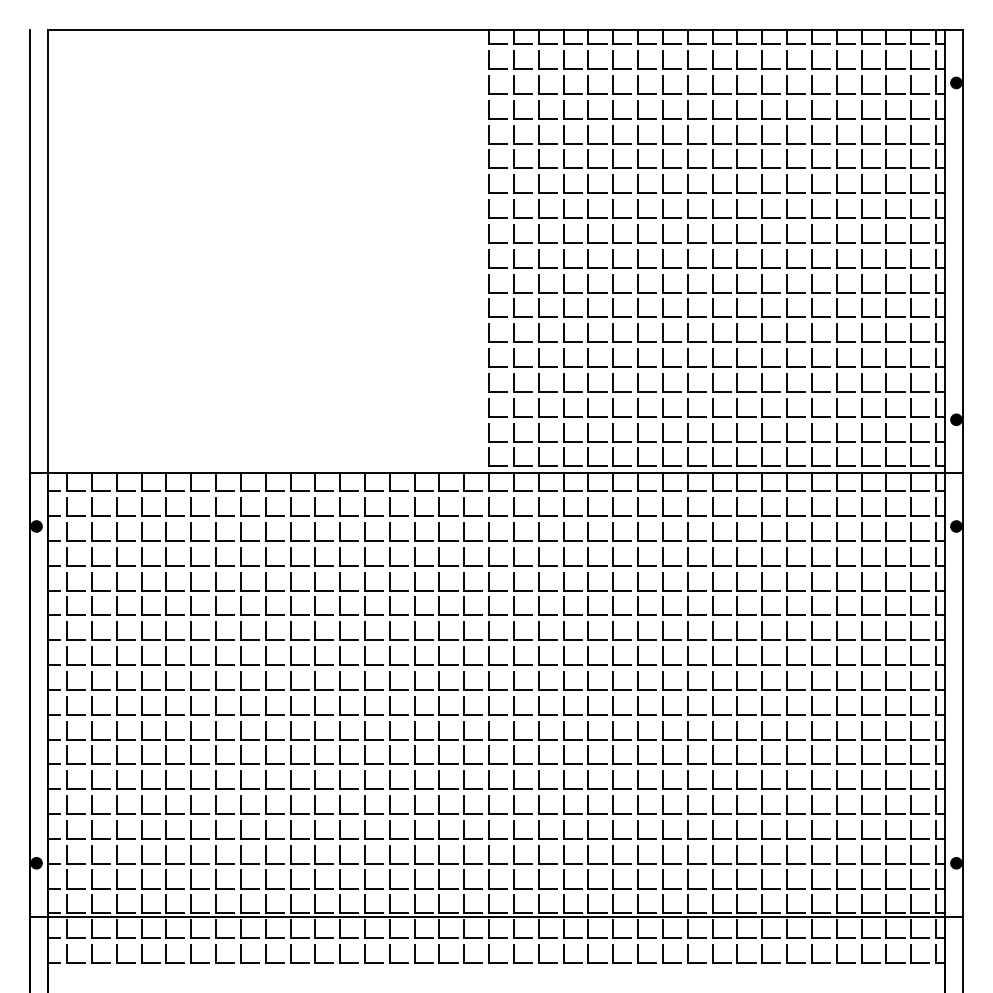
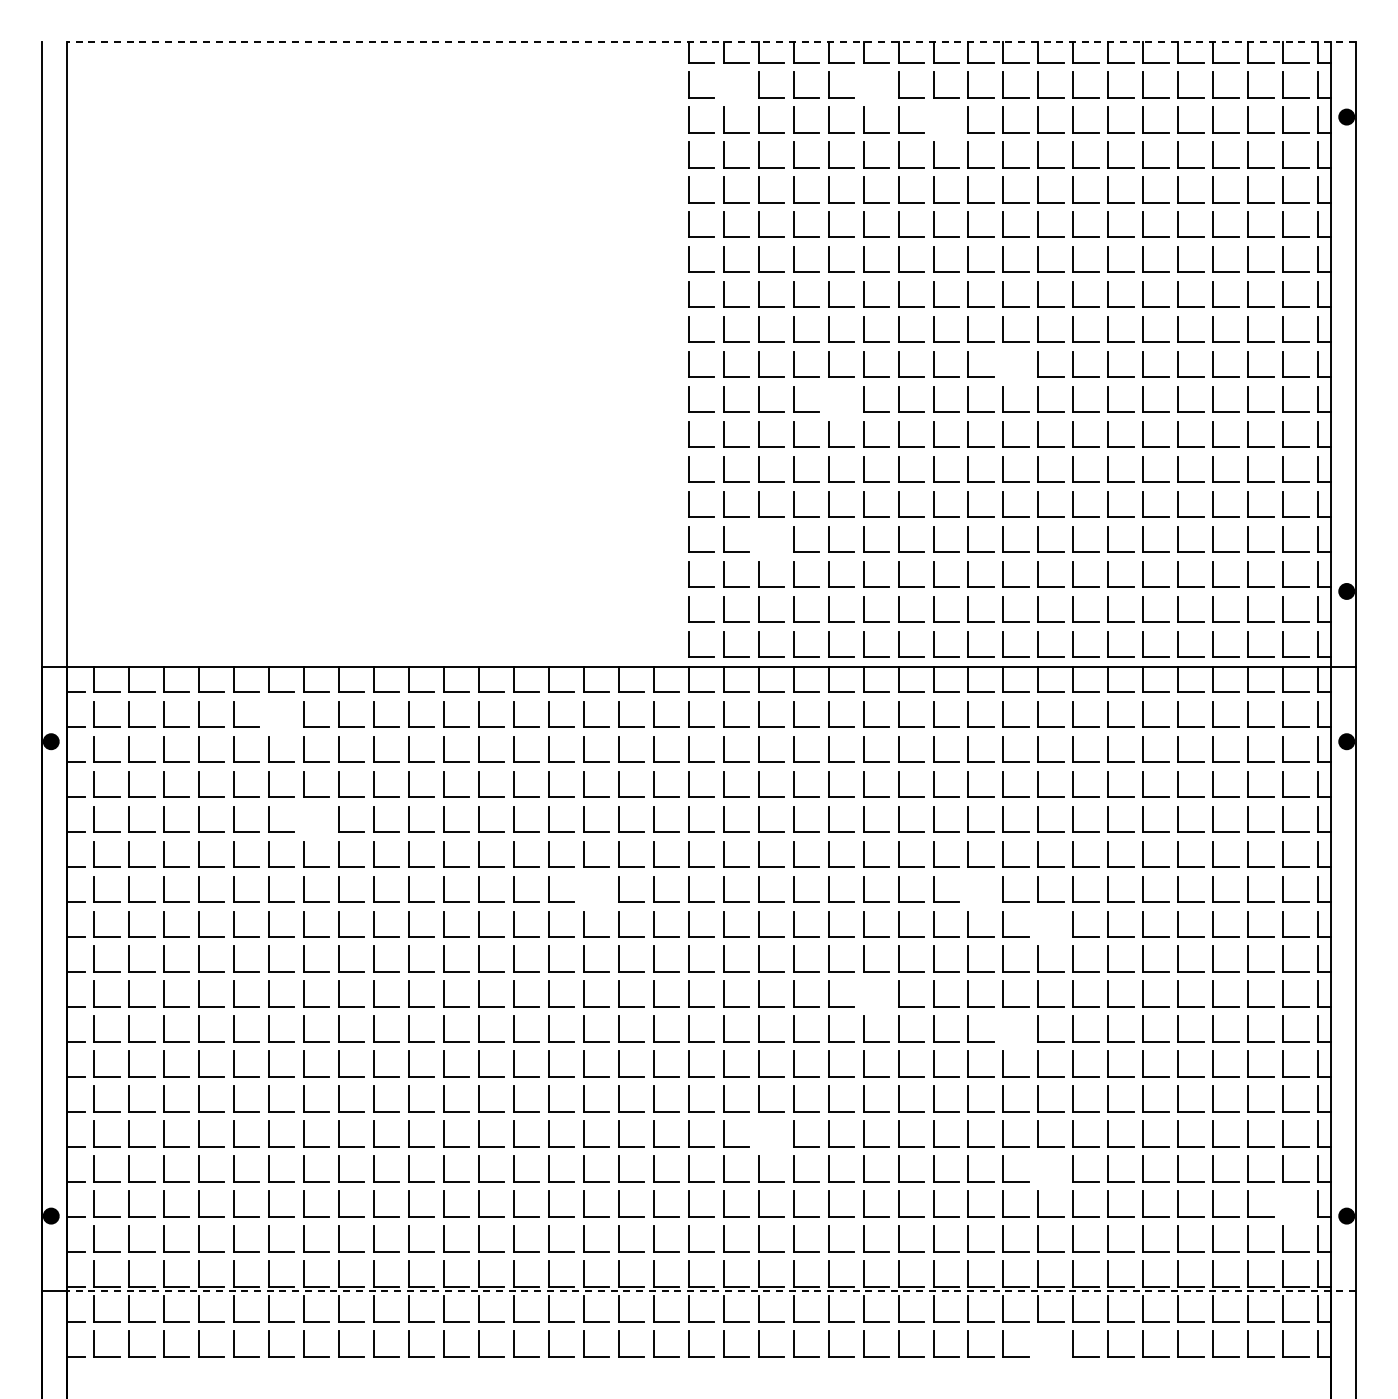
line: (505, 29) -> (711, 41), solid -> dashed
part: (514, 59) -> (724, 84), removed
part: (614, 59) -> (864, 84), removed
part: (663, 84) -> (934, 119), removed
part: (712, 258) -> (1003, 364), removed
part: (589, 283) -> (829, 399), removed
part: (539, 382) -> (759, 539), removed
part: (191, 507) -> (269, 714), removed
part: (216, 581) -> (304, 819), removed
part: (415, 631) -> (584, 889), removed
part: (687, 631) -> (968, 889), removed
part: (737, 656) -> (1038, 924), removed
part: (614, 705) -> (864, 993), removed
part: (712, 730) -> (1003, 1028), removed
part: (539, 804) -> (759, 1133), removed
part: (737, 829) -> (1038, 1168), removed
part: (911, 854) -> (1283, 1203), removed
line: (505, 916) -> (711, 1291), solid -> dashed
part: (737, 953) -> (1038, 1343), removed

